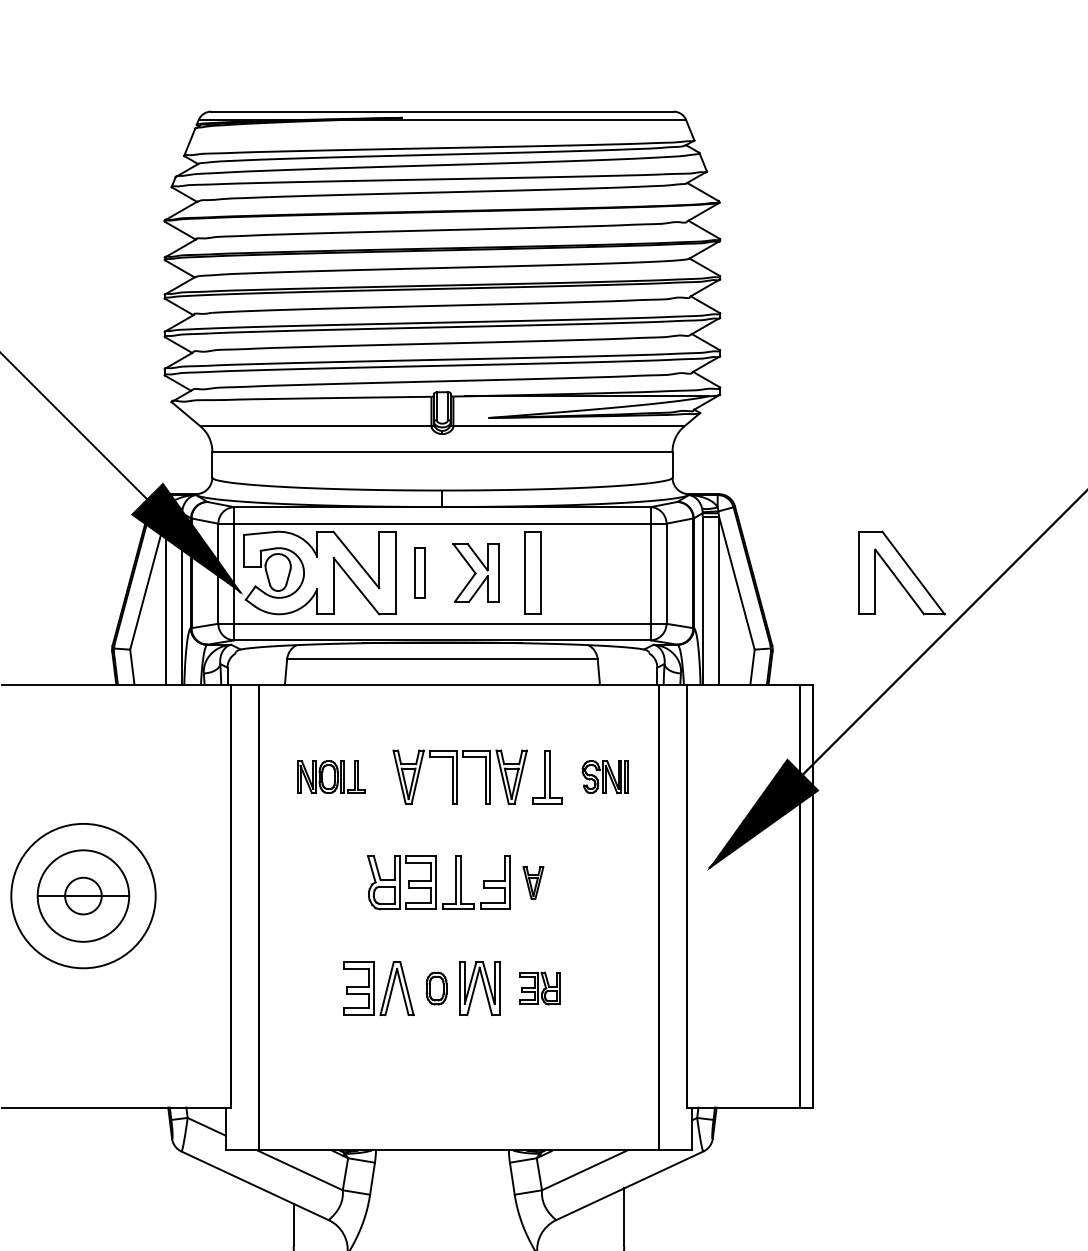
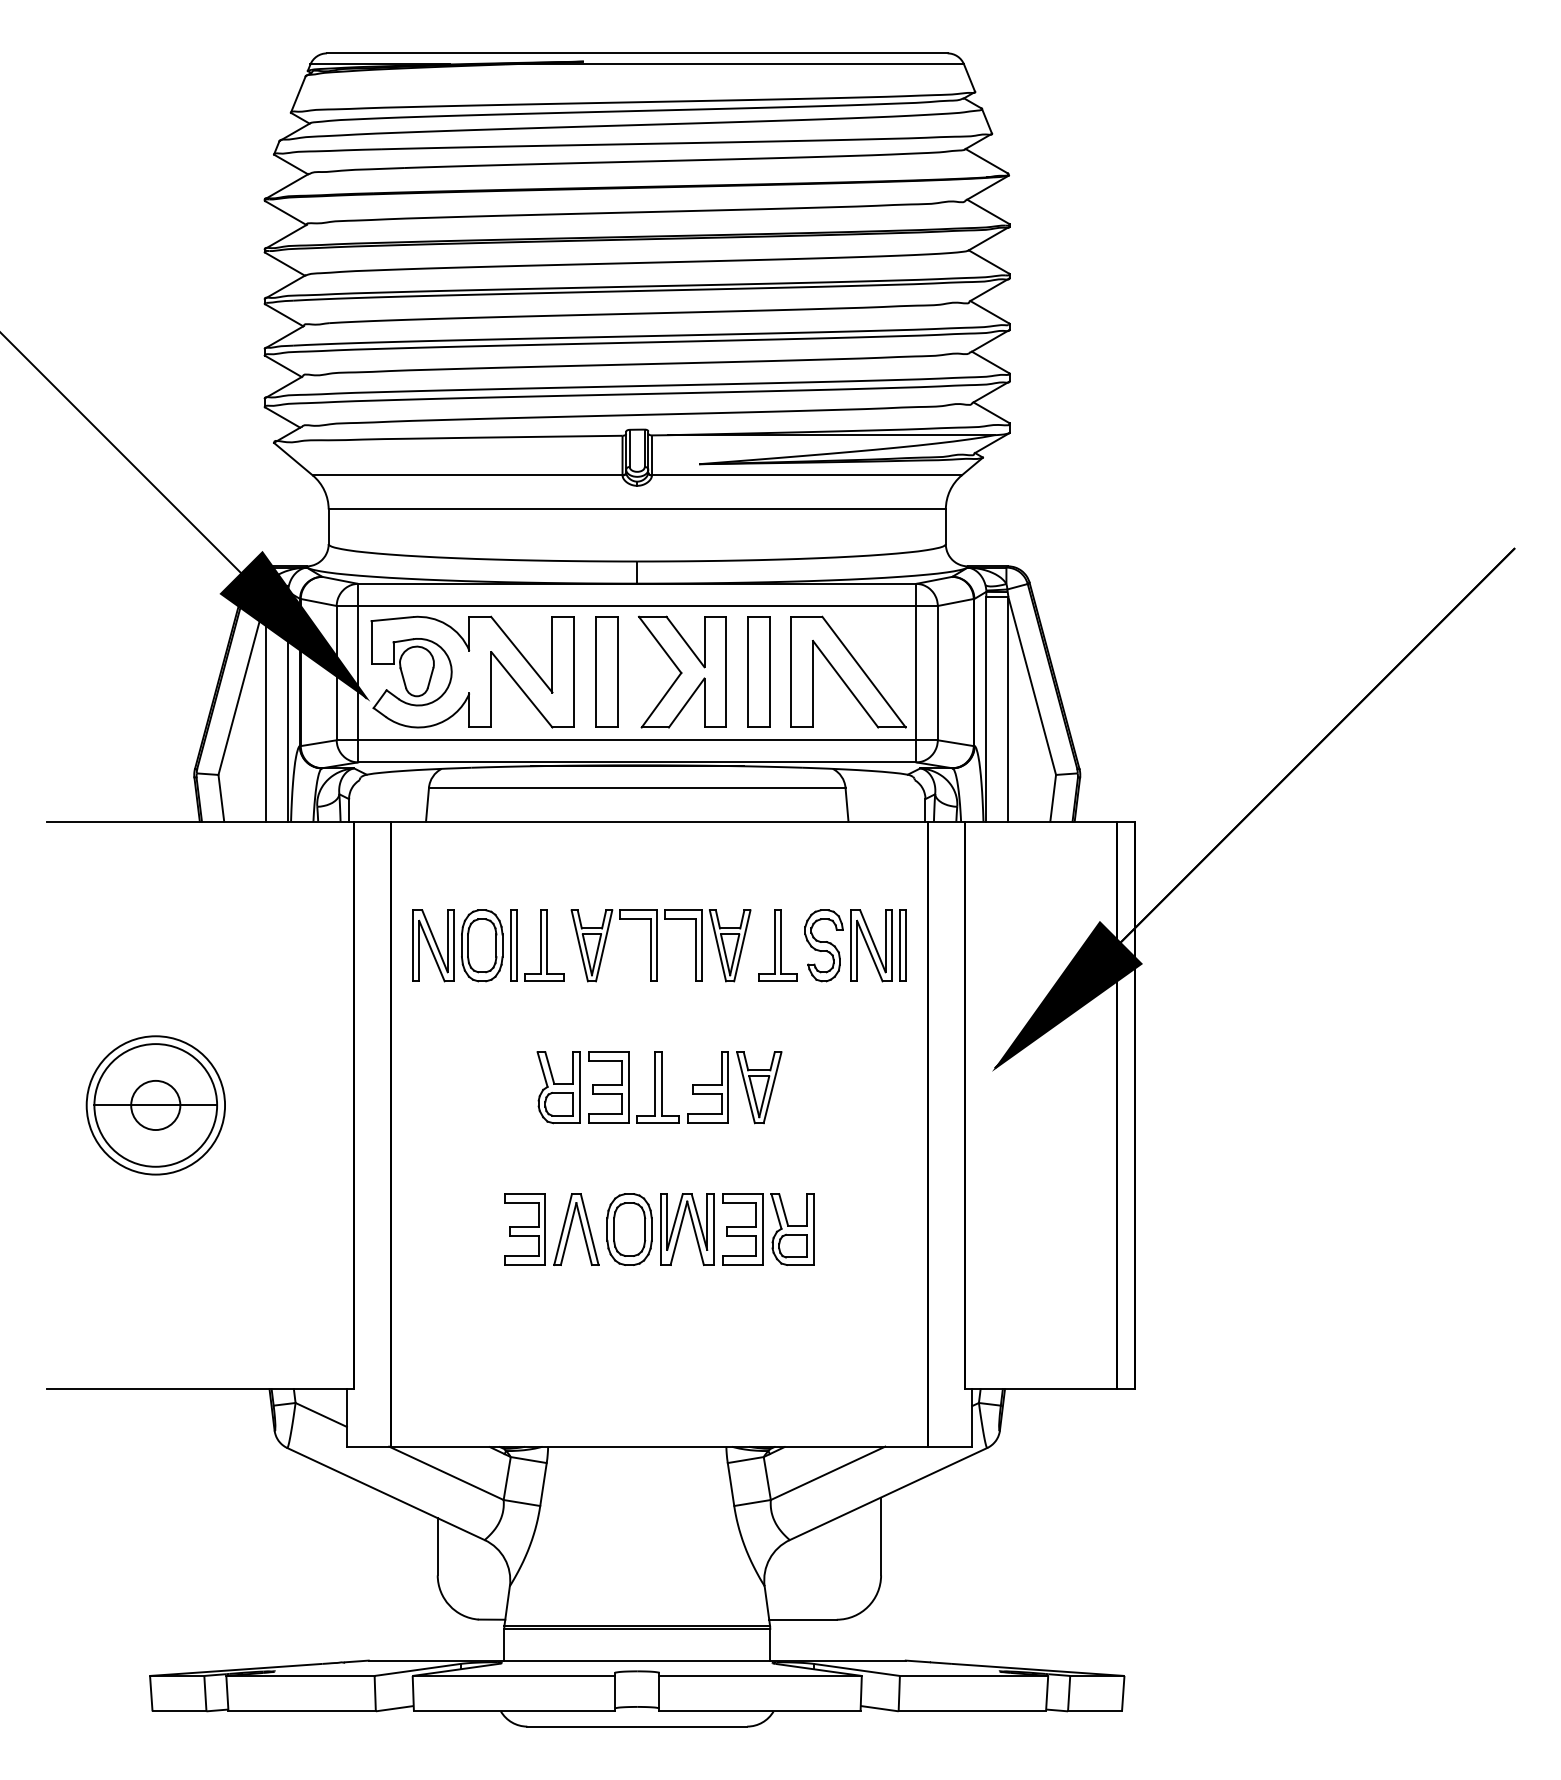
part: (419, 572) -> (606, 671), size x1.67
part: (476, 572) -> (682, 671), size x1.43
part: (901, 572) -> (848, 671), moved
part: (331, 776) -> (488, 945), size x1.67
part: (605, 776) -> (855, 945), size x1.67
part: (533, 882) -> (759, 1087), size x1.67
circle: (83, 896) -> (155, 1105), size x0.71
part: (436, 988) -> (629, 1229), size x1.67
part: (540, 988) -> (768, 1229), size x1.67

